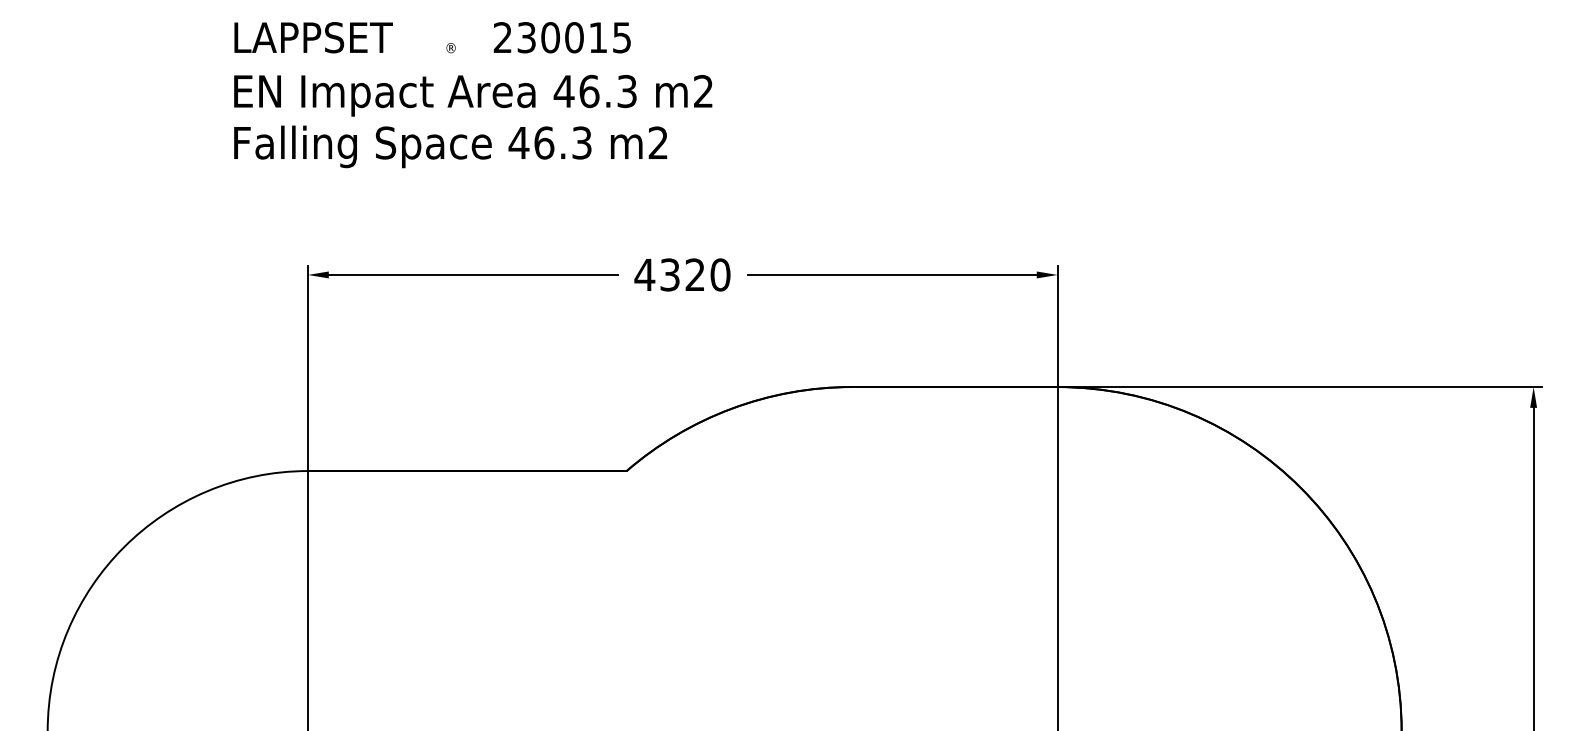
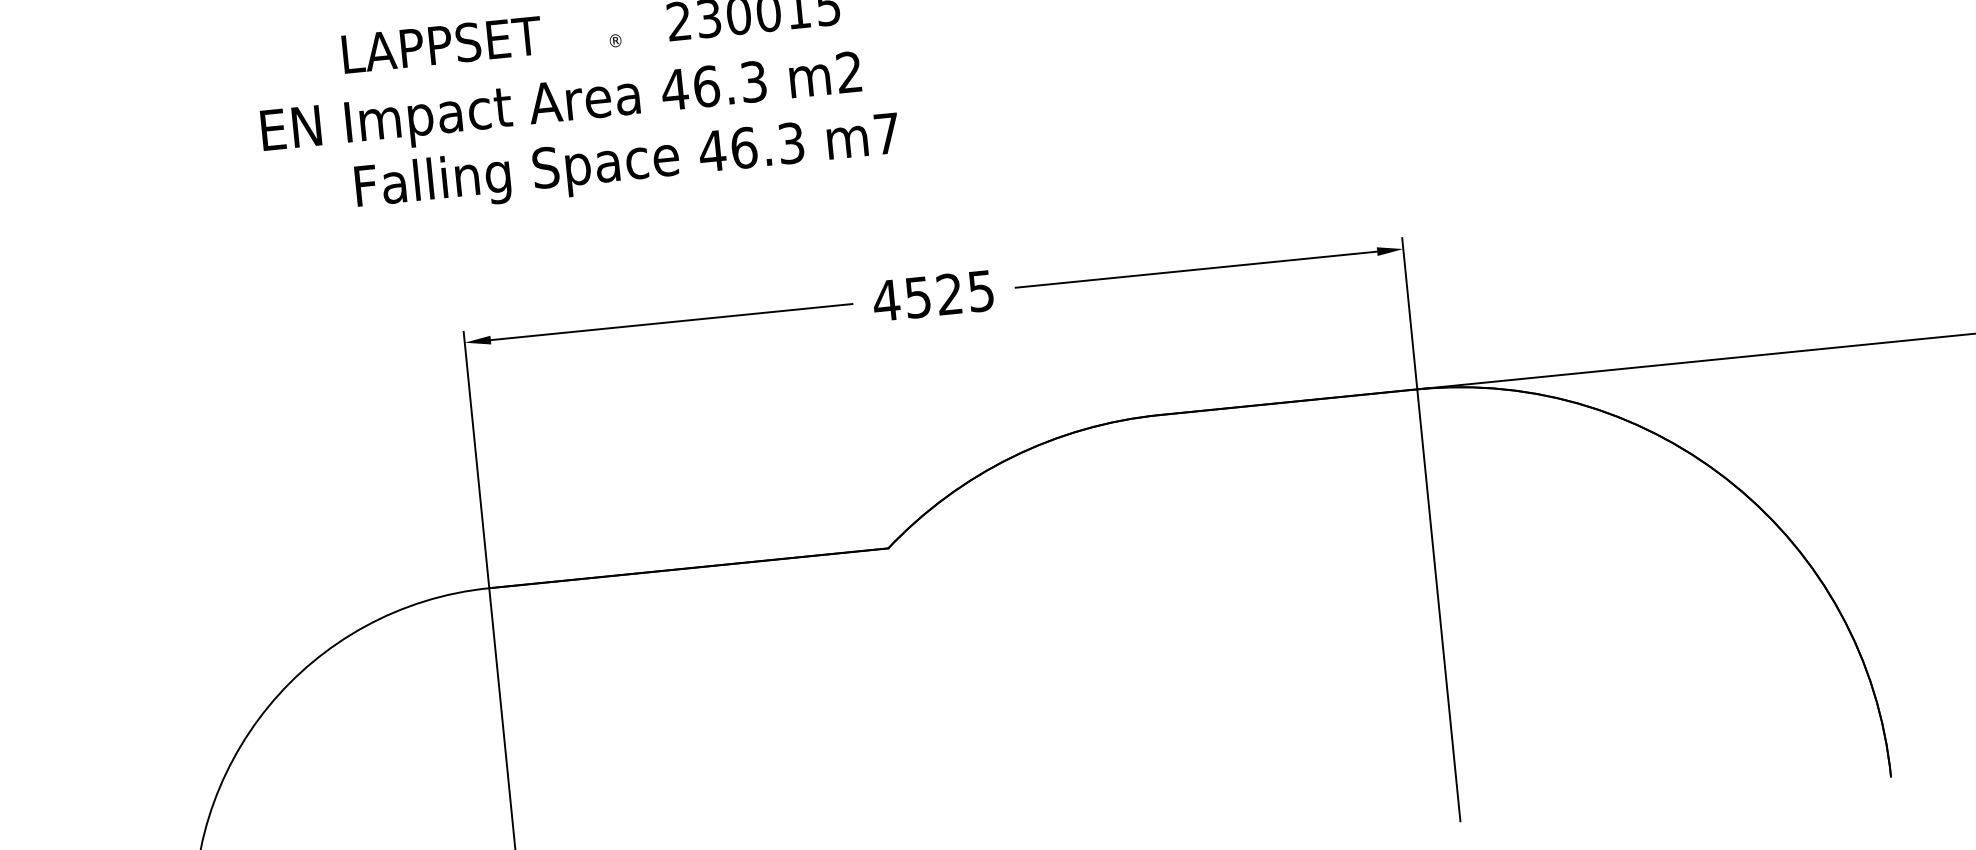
text: (473, 95) -> (561, 106), moved
text: (657, 142) -> (885, 133), m2 -> m7
text: (695, 274) -> (949, 293), 4320 -> 4525

